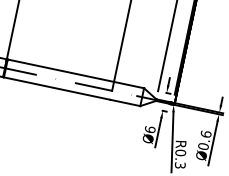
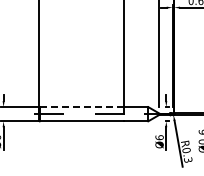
line: (60, 71) -> (81, 107), solid -> dashed

